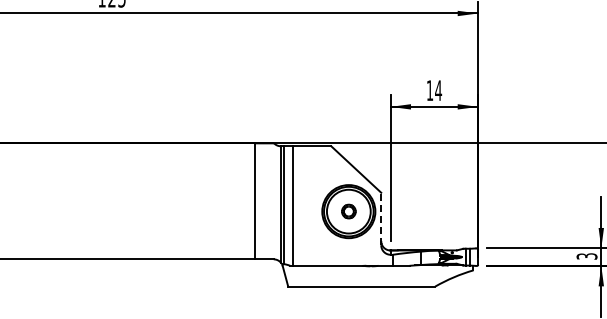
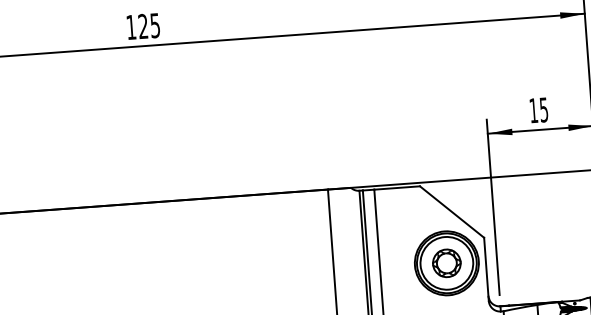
text: (438, 90) -> (543, 109), 14 -> 15
part: (348, 211) -> (446, 263), size x1.67
line: (381, 218) -> (486, 268), dashed -> solid

